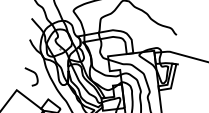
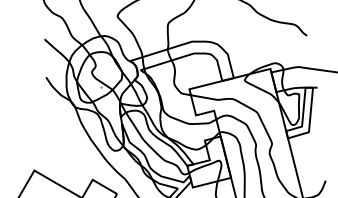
curve: (33, 73) -> (60, 136), removed

